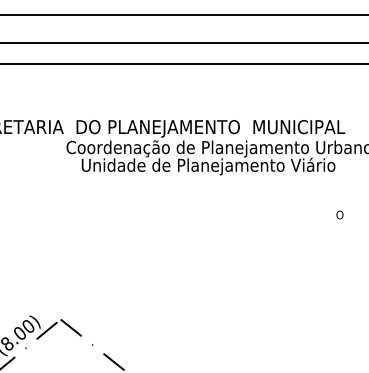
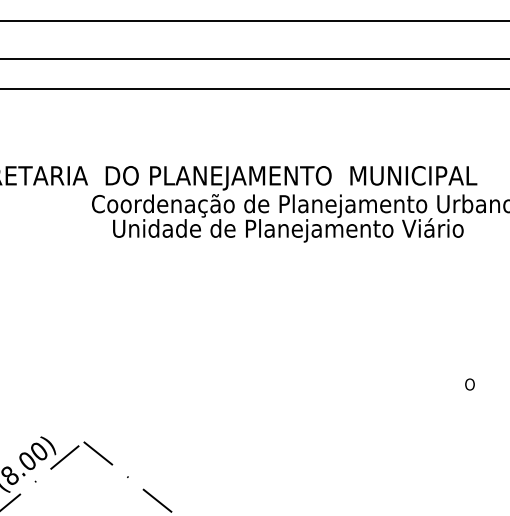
text: (339, 214) -> (469, 383), moved

